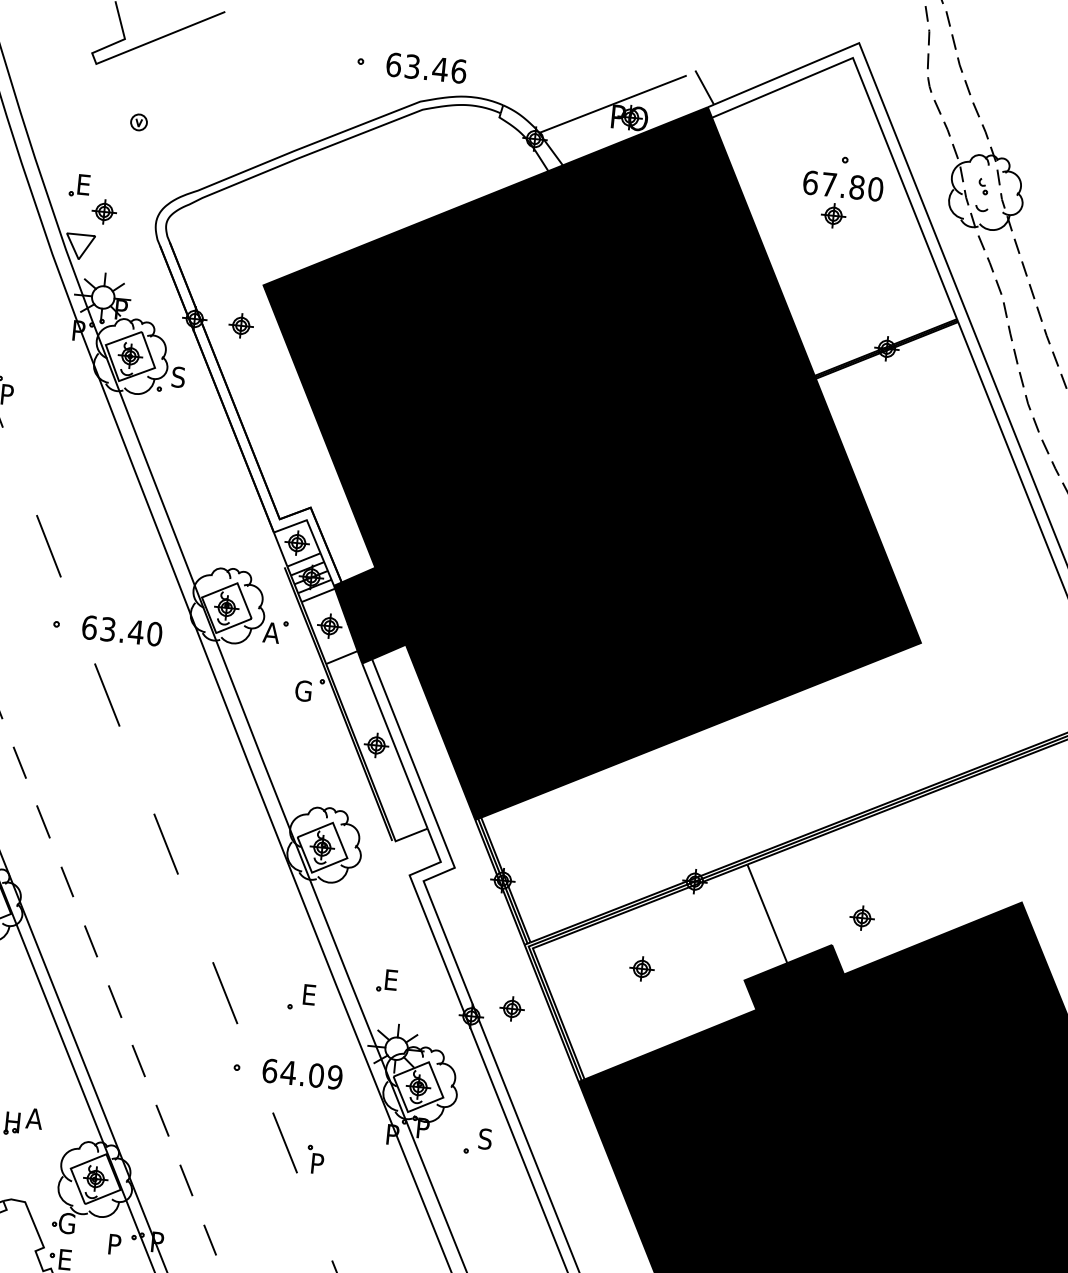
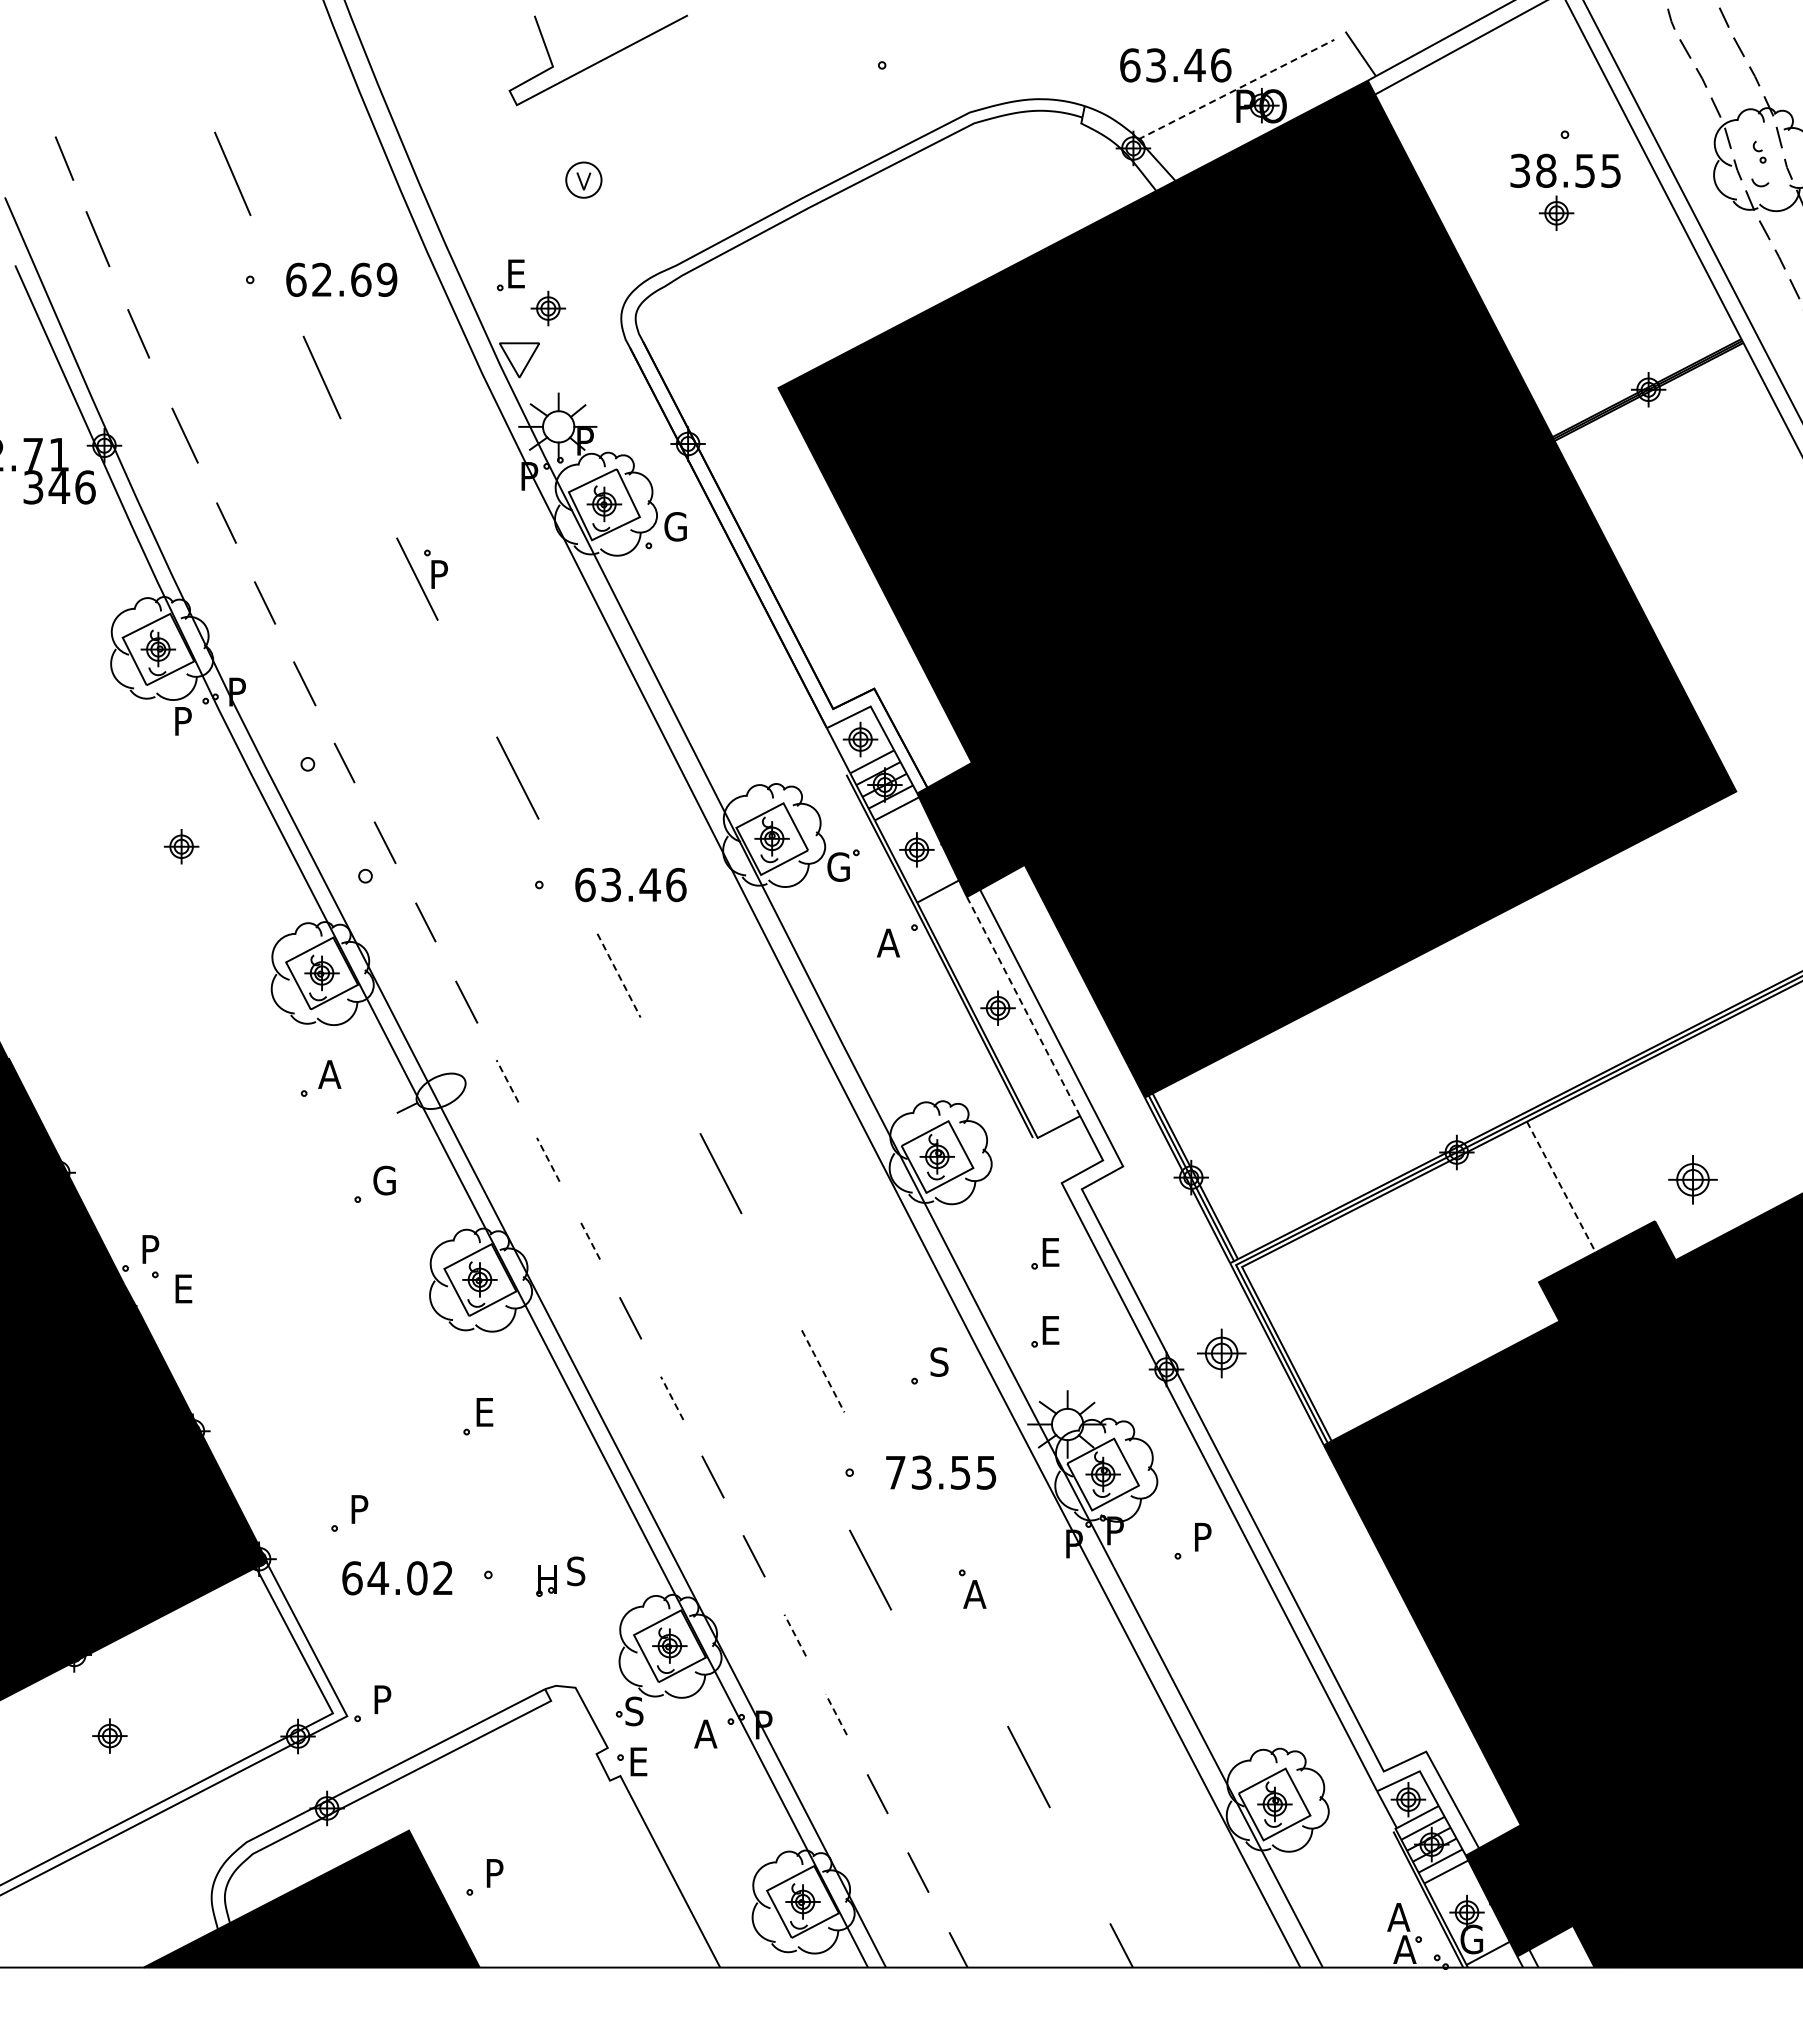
text: (426, 68) -> (1175, 65), moved
line: (613, 104) -> (1236, 89), solid -> dashed
part: (138, 121) -> (583, 179), size x1.6
text: (843, 185) -> (1565, 170), 67.80 -> 38.55
part: (240, 325) -> (752, 446), removed
text: (179, 377) -> (675, 526), S -> G
text: (271, 632) -> (837, 866), A -> G
text: (154, 633) -> (676, 884), 63.40 -> 63.46
text: (302, 690) -> (888, 942), G -> A
line: (107, 695) -> (619, 976), solid -> dashed
line: (394, 746) -> (1023, 1006), solid -> dashed
line: (19, 762) -> (507, 1081), solid -> dashed
line: (43, 821) -> (548, 1159), solid -> dashed
line: (67, 881) -> (589, 1239), solid -> dashed
line: (767, 914) -> (1561, 1187), solid -> dashed
part: (861, 917) -> (1692, 1179), size x1.4
part: (392, 924) -> (1045, 1253), added
part: (641, 968) -> (1395, 1280), removed
line: (225, 993) -> (823, 1371), solid -> dashed
text: (309, 994) -> (939, 1361), E -> S
line: (114, 1001) -> (671, 1397), solid -> dashed
part: (511, 1008) -> (1221, 1353), size x1.4
text: (302, 1074) -> (940, 1472), 64.09 -> 73.55
text: (34, 1118) -> (576, 1571), A -> S
text: (485, 1139) -> (1202, 1537), S -> P
line: (285, 1142) -> (870, 1569), moved
text: (317, 1163) -> (974, 1594), P -> A
line: (186, 1180) -> (795, 1635), solid -> dashed
text: (67, 1223) -> (636, 1711), G -> S
line: (210, 1239) -> (836, 1714), solid -> dashed
text: (115, 1244) -> (705, 1733), P -> A

